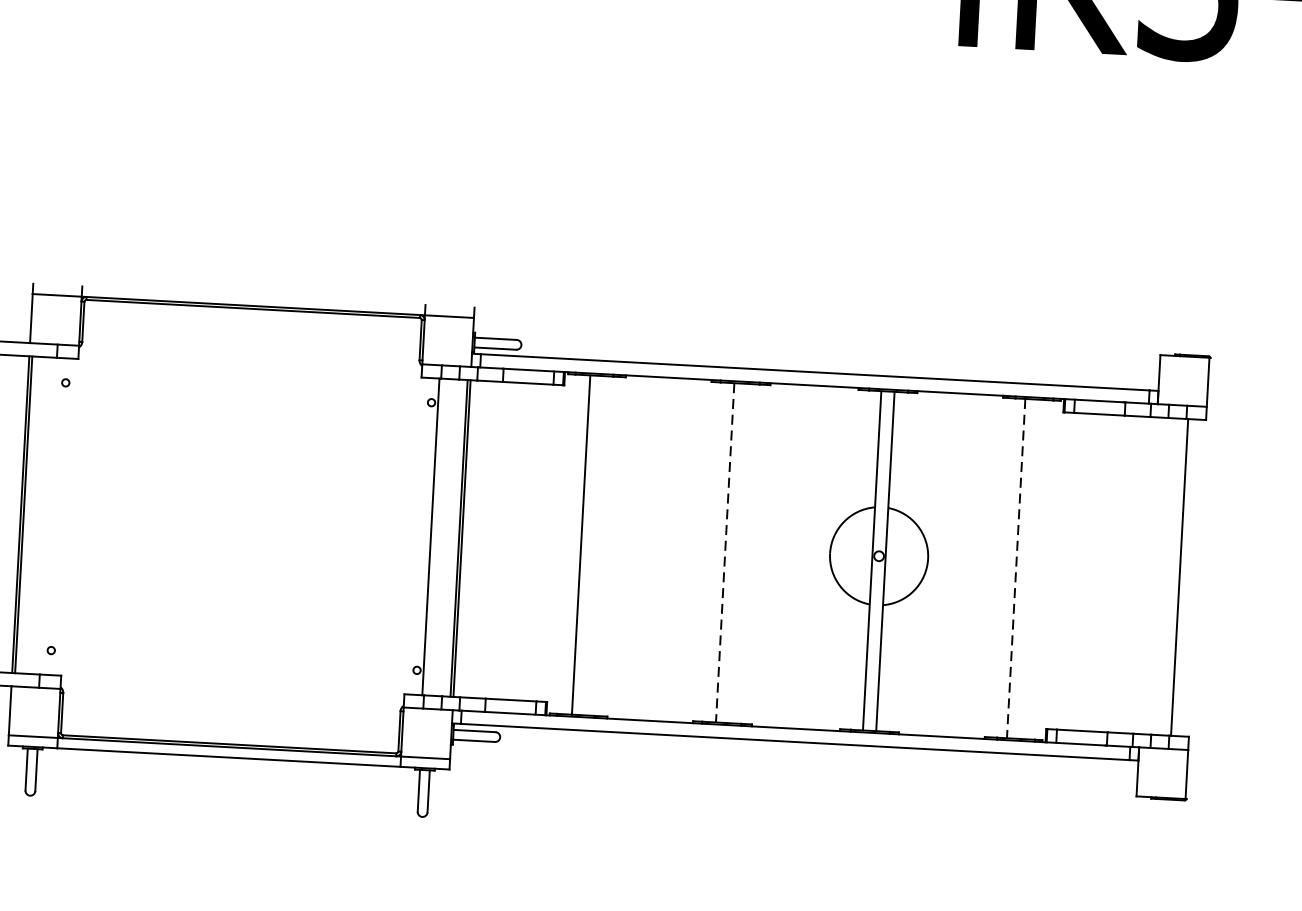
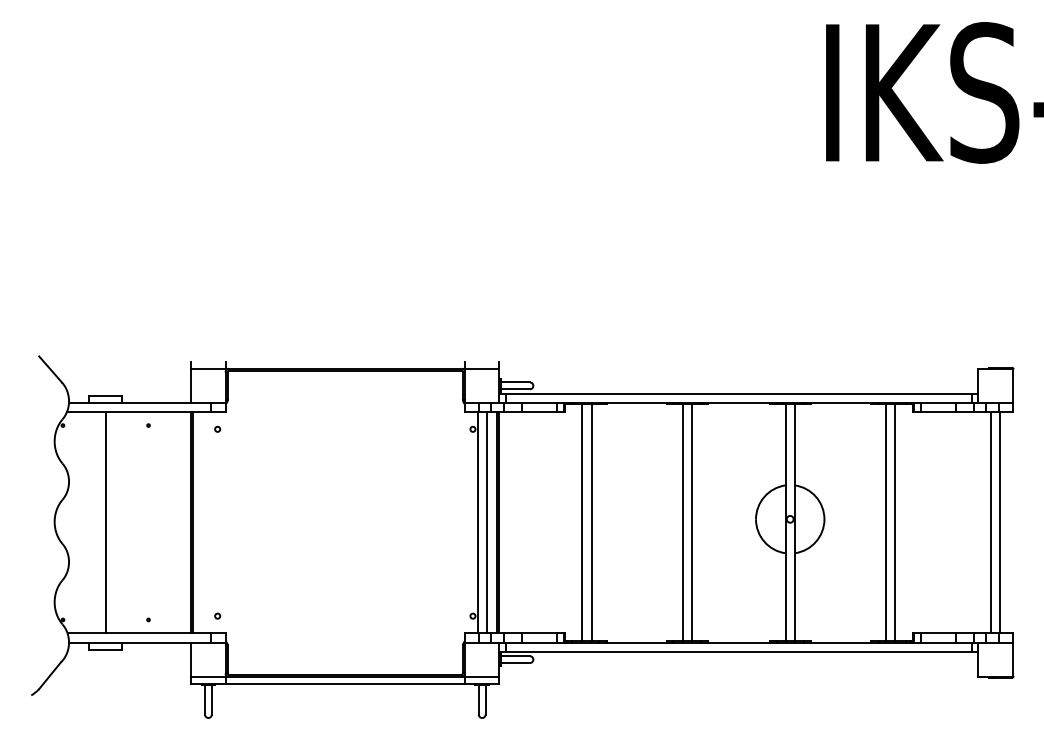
line: (443, 537) -> (486, 522), added
line: (594, 545) -> (591, 522), added
line: (724, 553) -> (682, 523), dashed -> solid
line: (738, 553) -> (692, 522), added
line: (1029, 568) -> (895, 522), added
line: (1016, 569) -> (886, 523), dashed -> solid
line: (1165, 576) -> (990, 522), added

